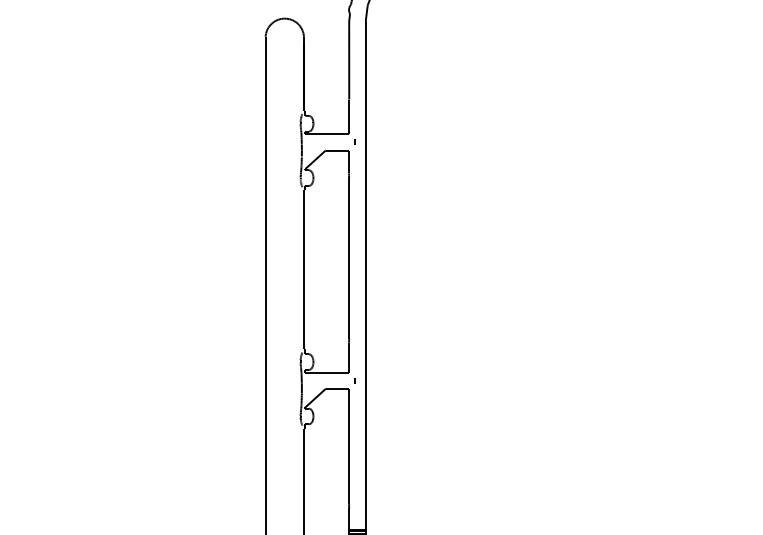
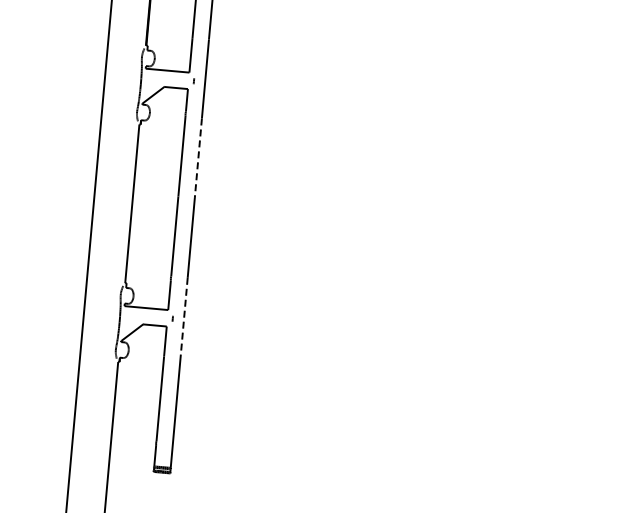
line: (365, 218) -> (198, 158), solid -> dashed
line: (365, 379) -> (183, 318), solid -> dashed

